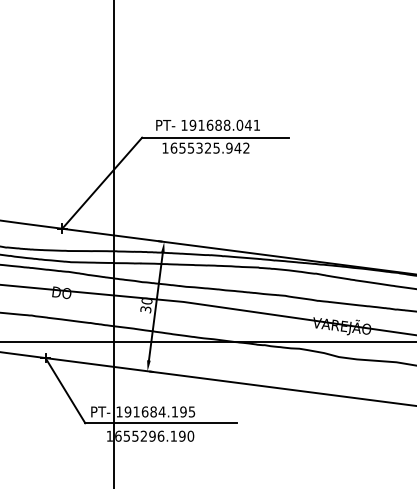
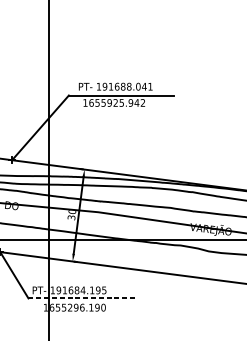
text: (199, 147) -> (109, 102), 1655325.942 -> 1655925.942
line: (161, 423) -> (82, 298), solid -> dashed

